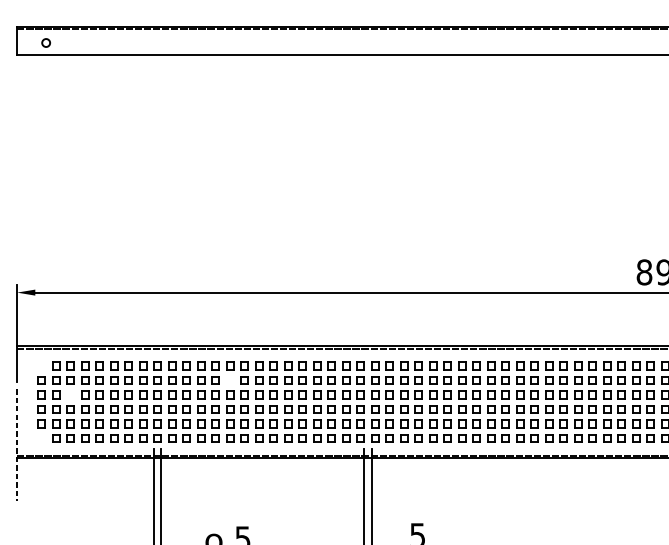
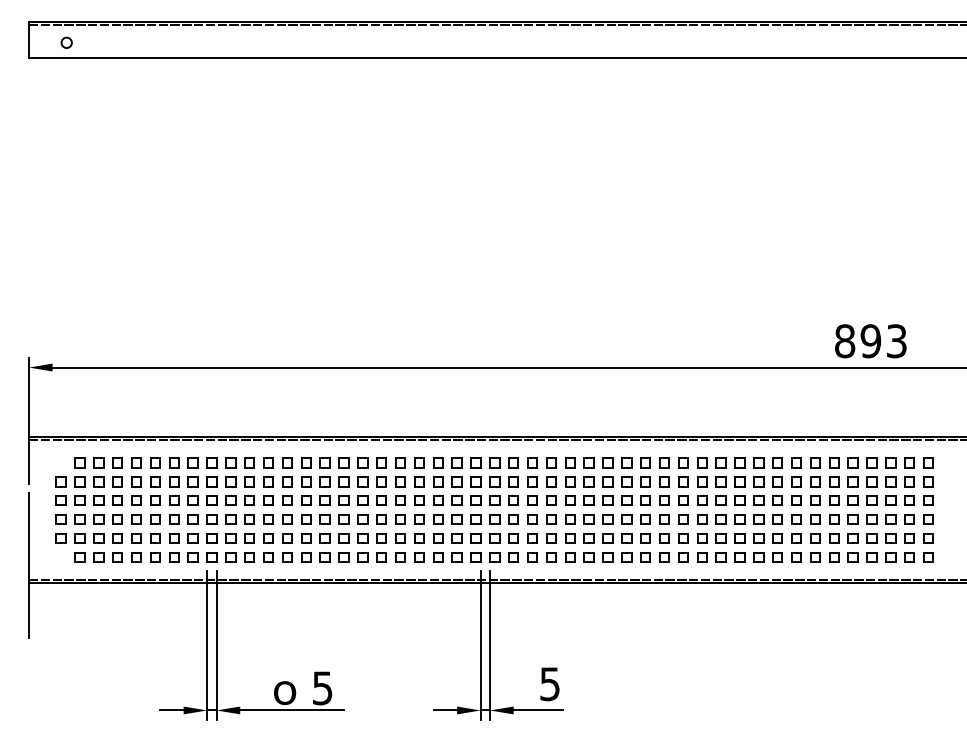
part: (230, 380) -> (306, 481), added
part: (70, 394) -> (98, 500), added
line: (17, 444) -> (29, 565), dashed -> solid

